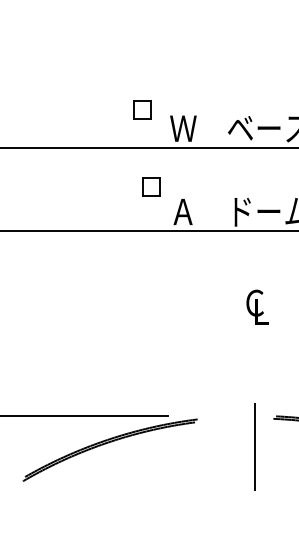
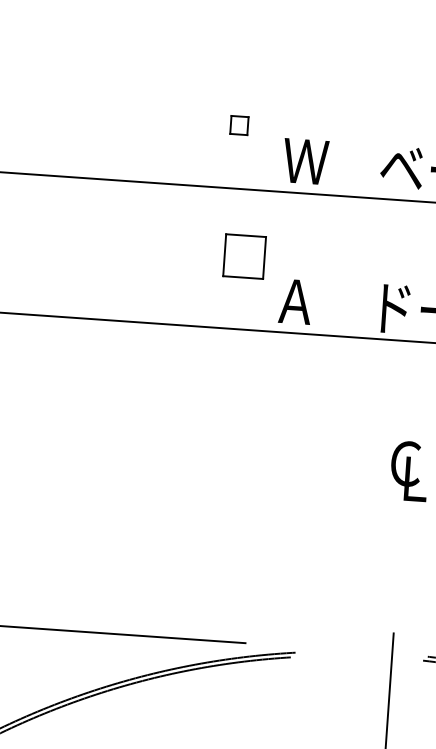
part: (142, 109) -> (239, 124), size x0.6
part: (151, 186) -> (245, 255), size x1.4

